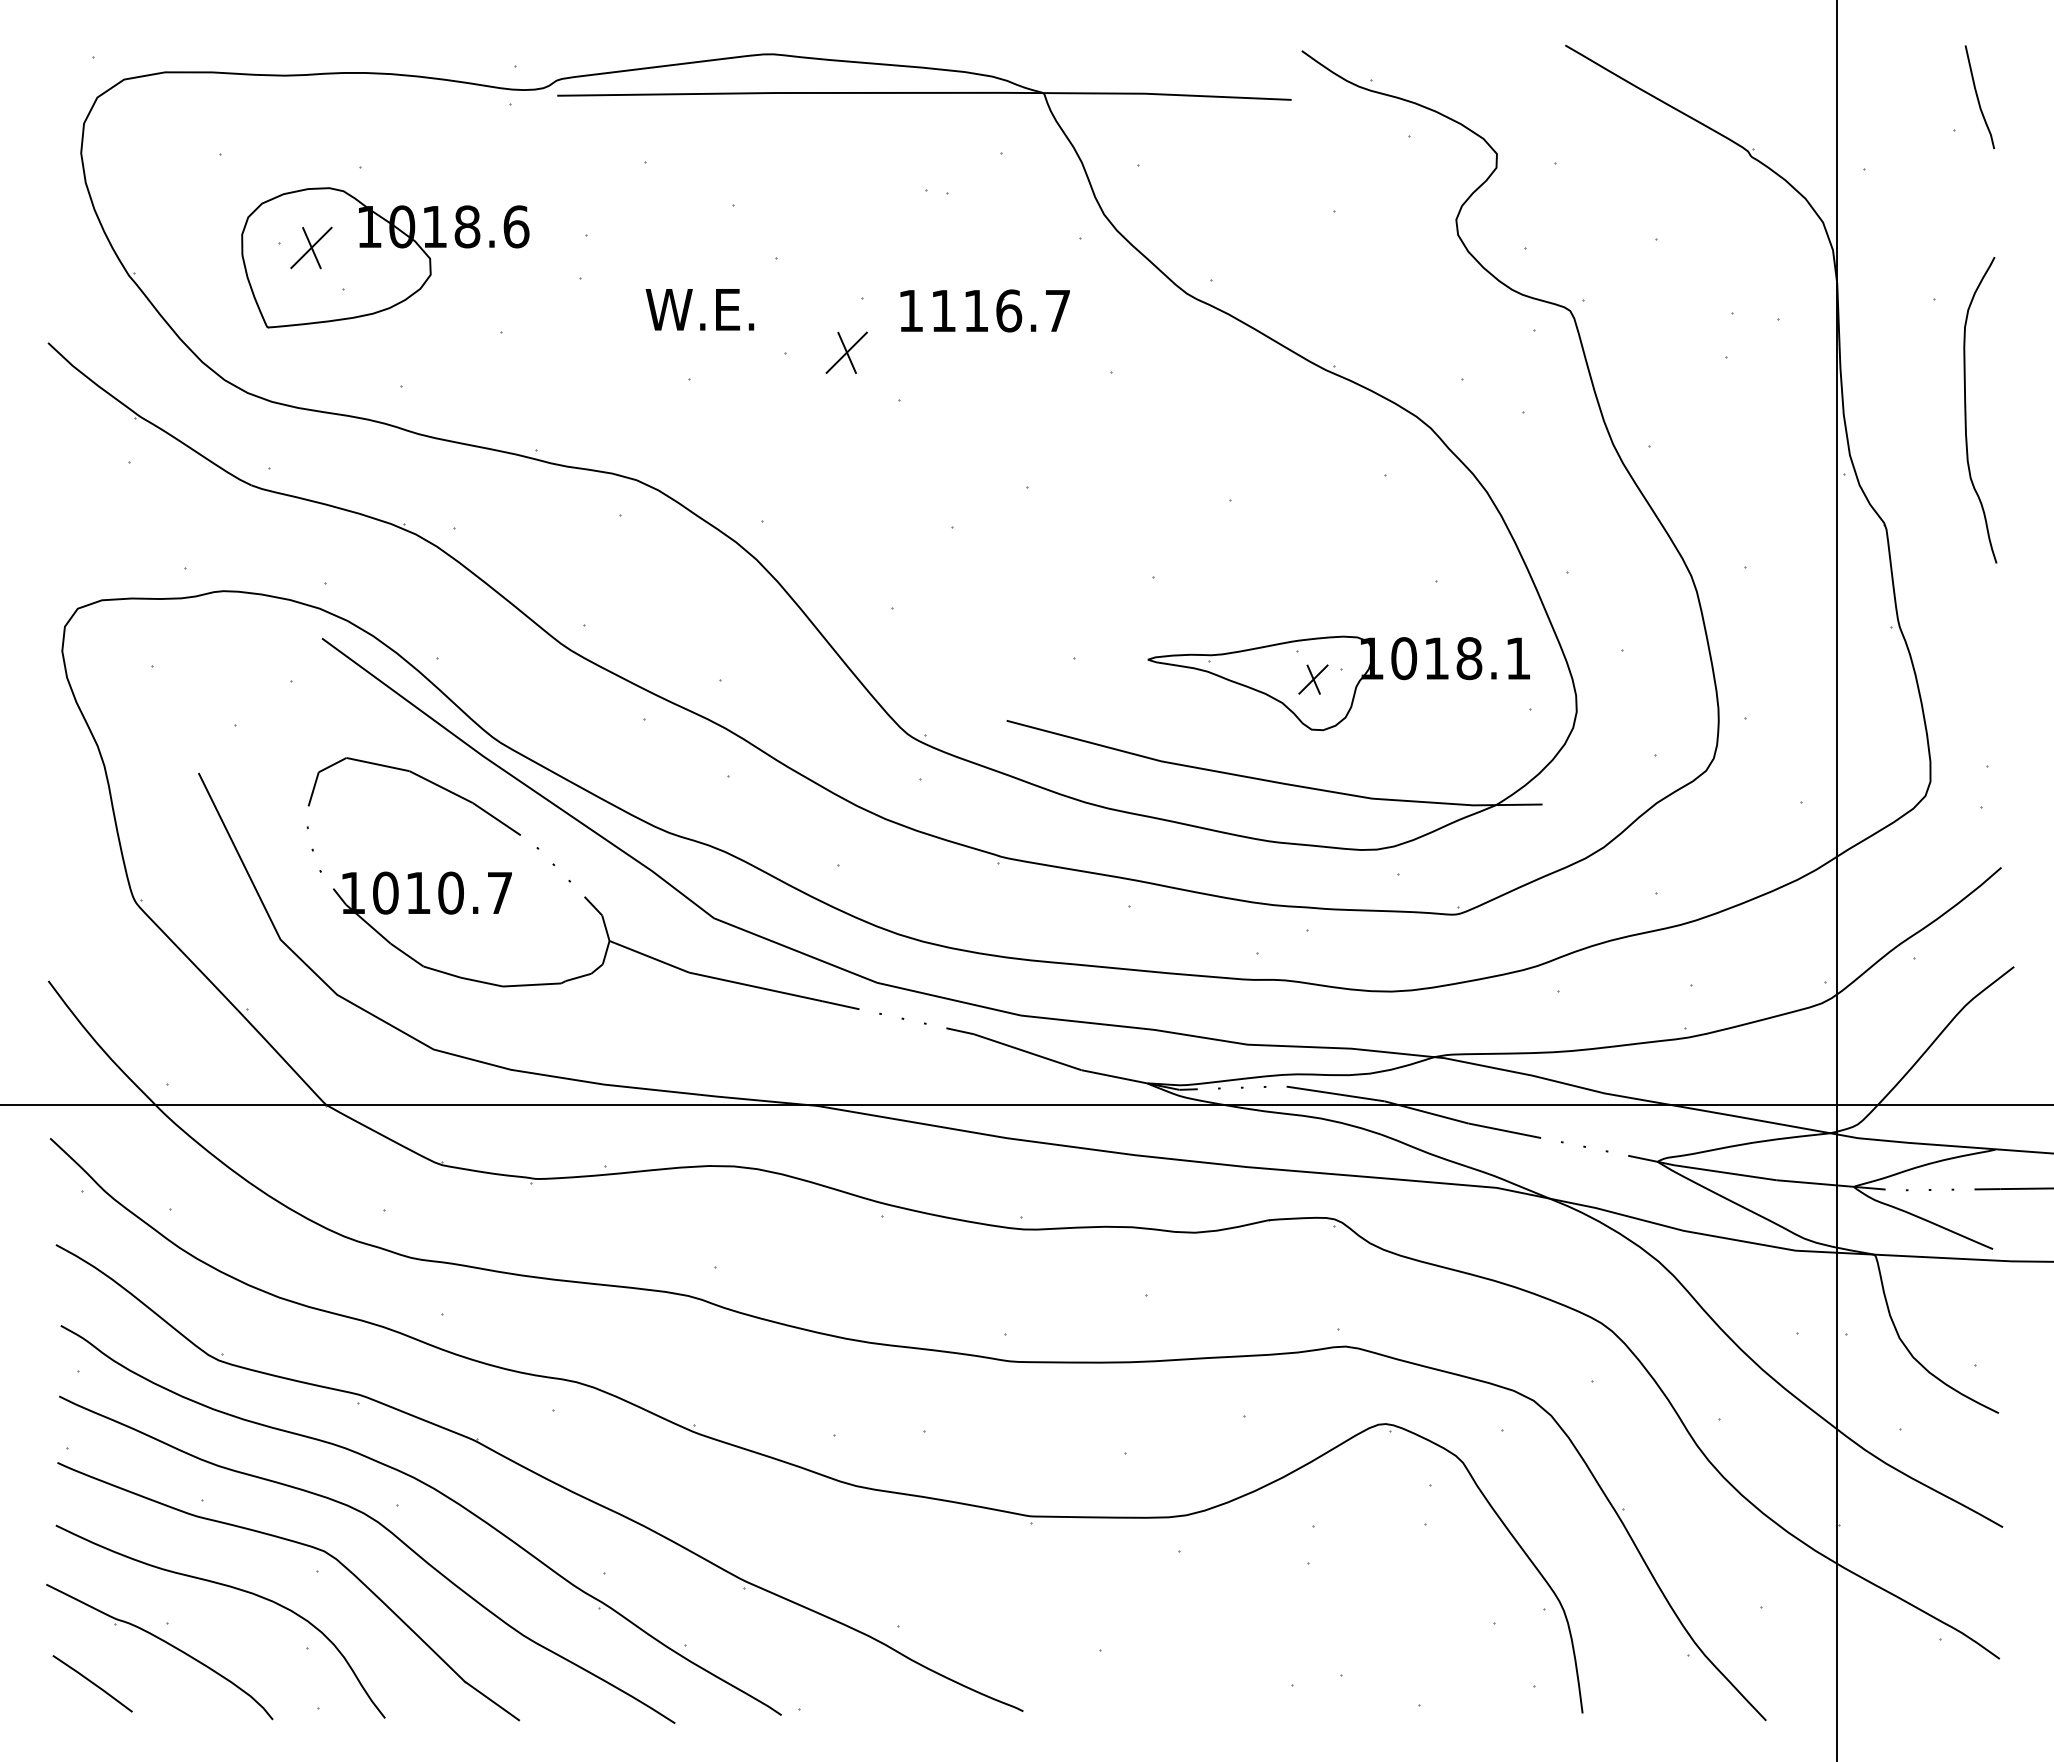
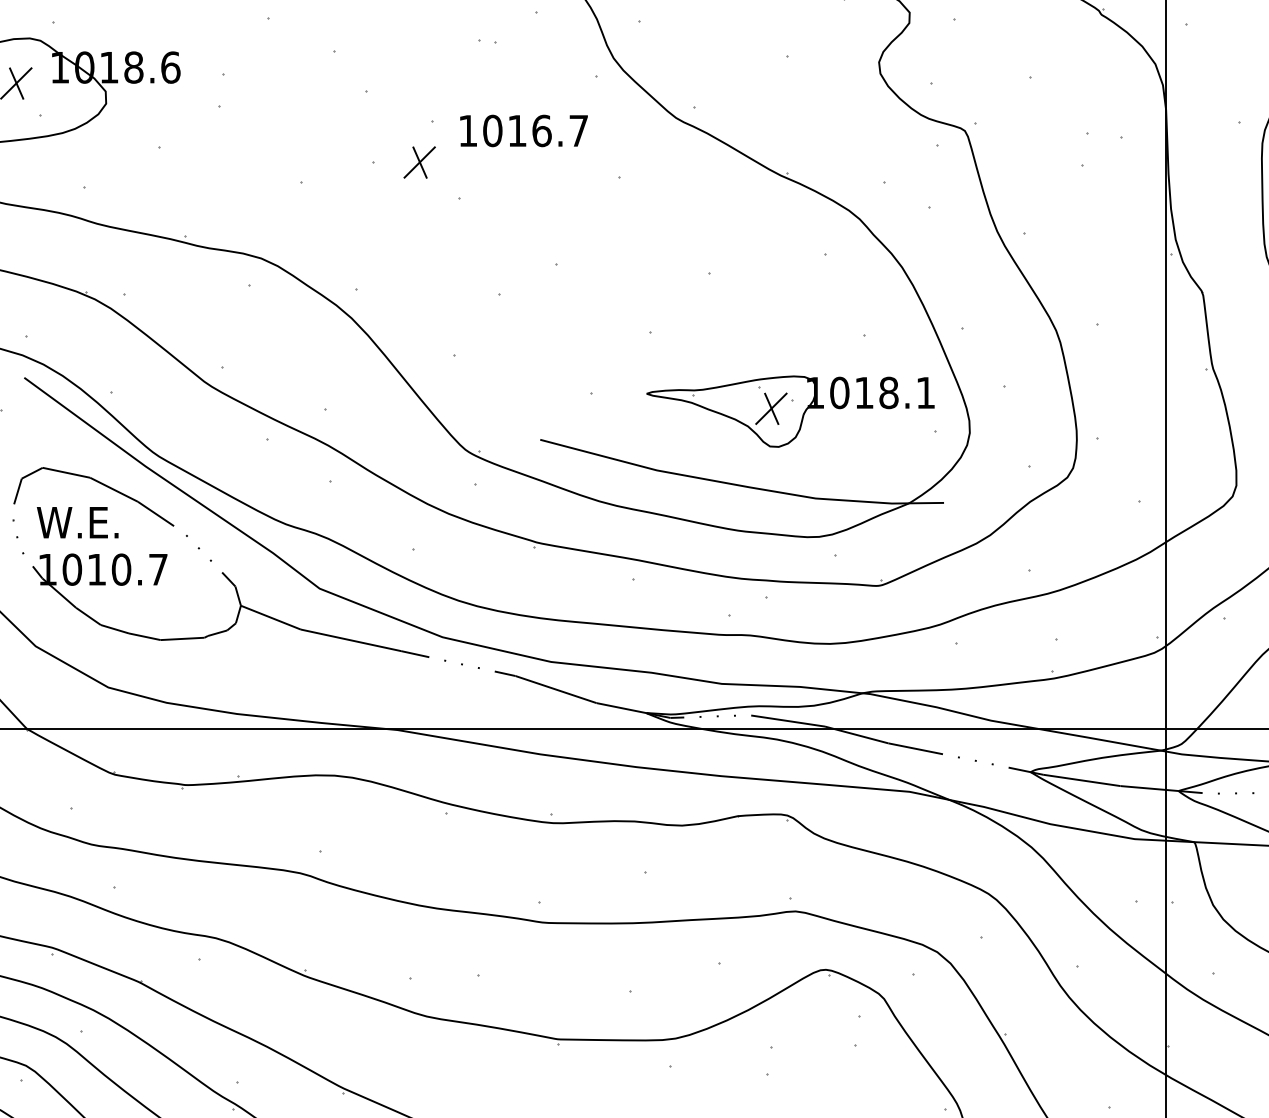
text: (699, 309) -> (77, 522), moved
text: (943, 310) -> (492, 130), 1116.7 -> 1016.7
part: (1313, 679) -> (771, 408), size x1.43

